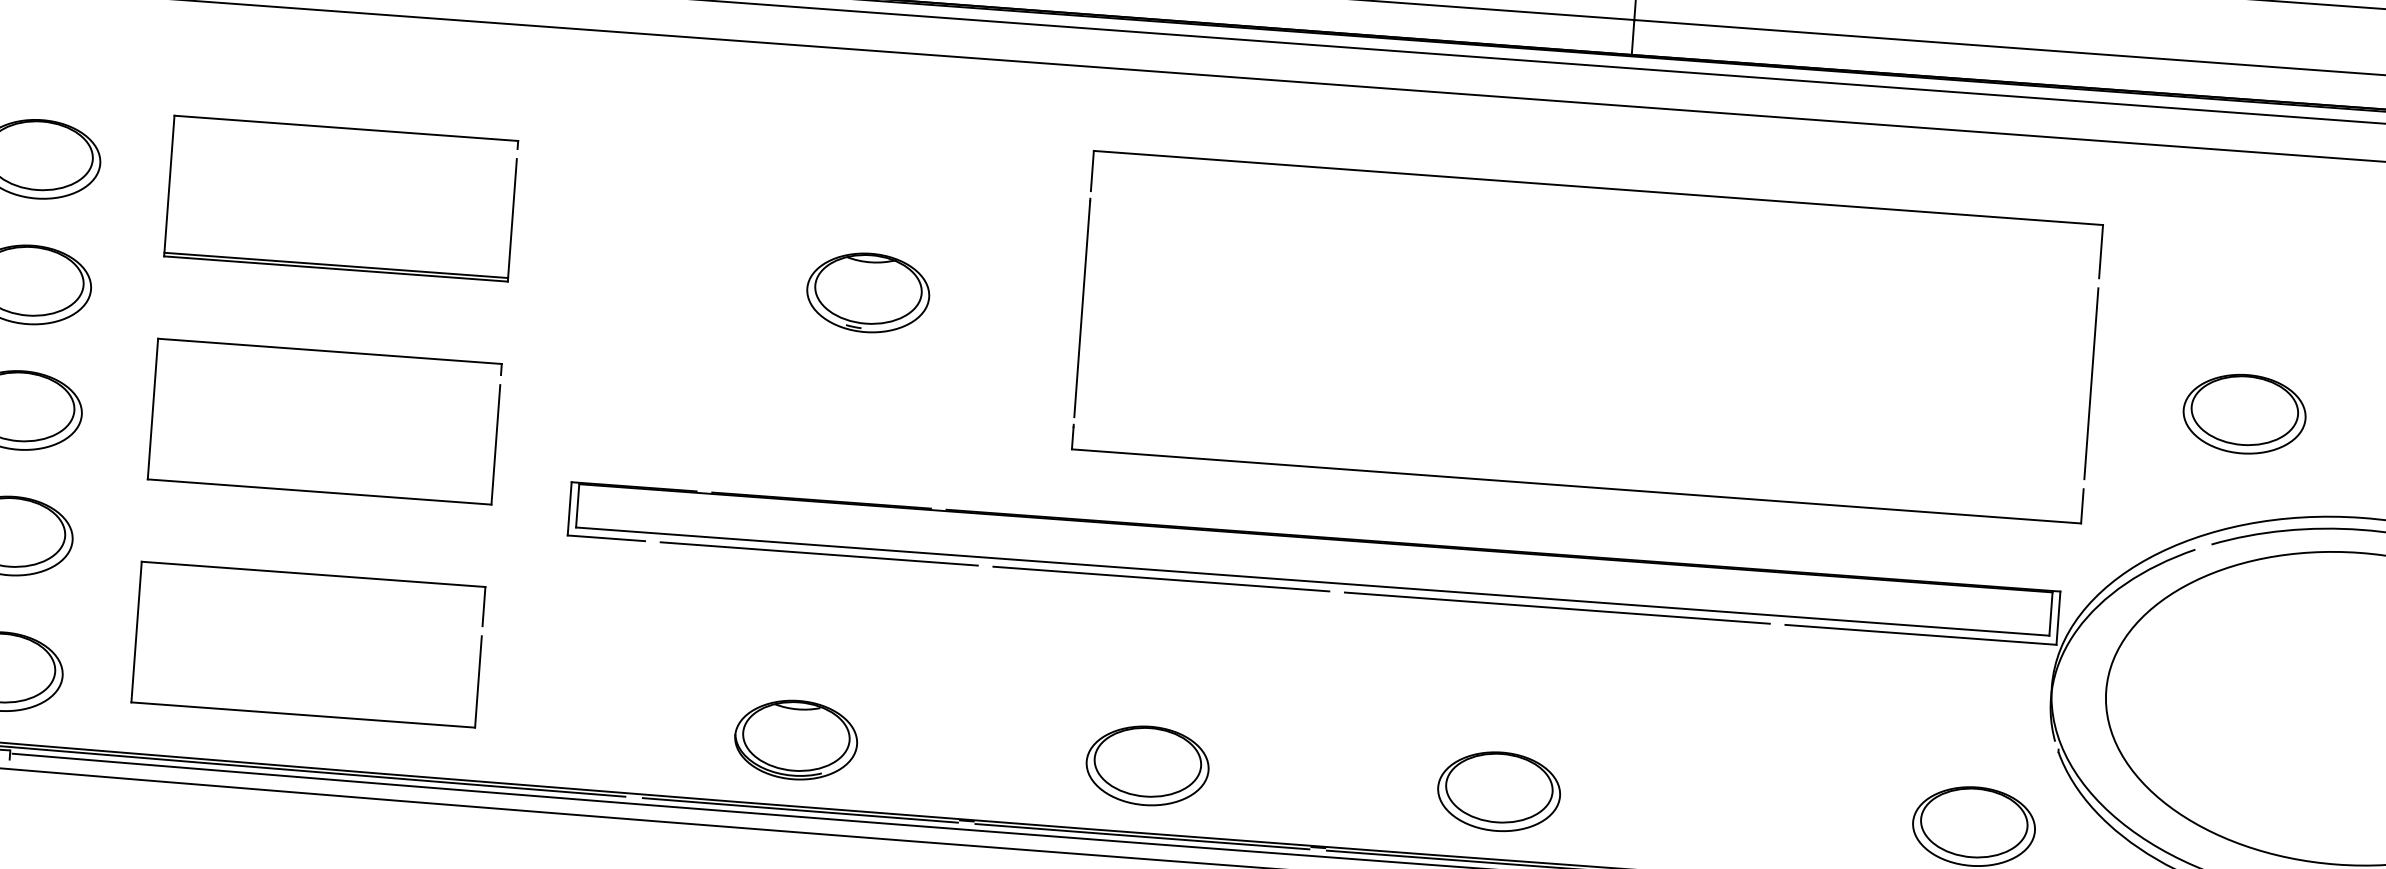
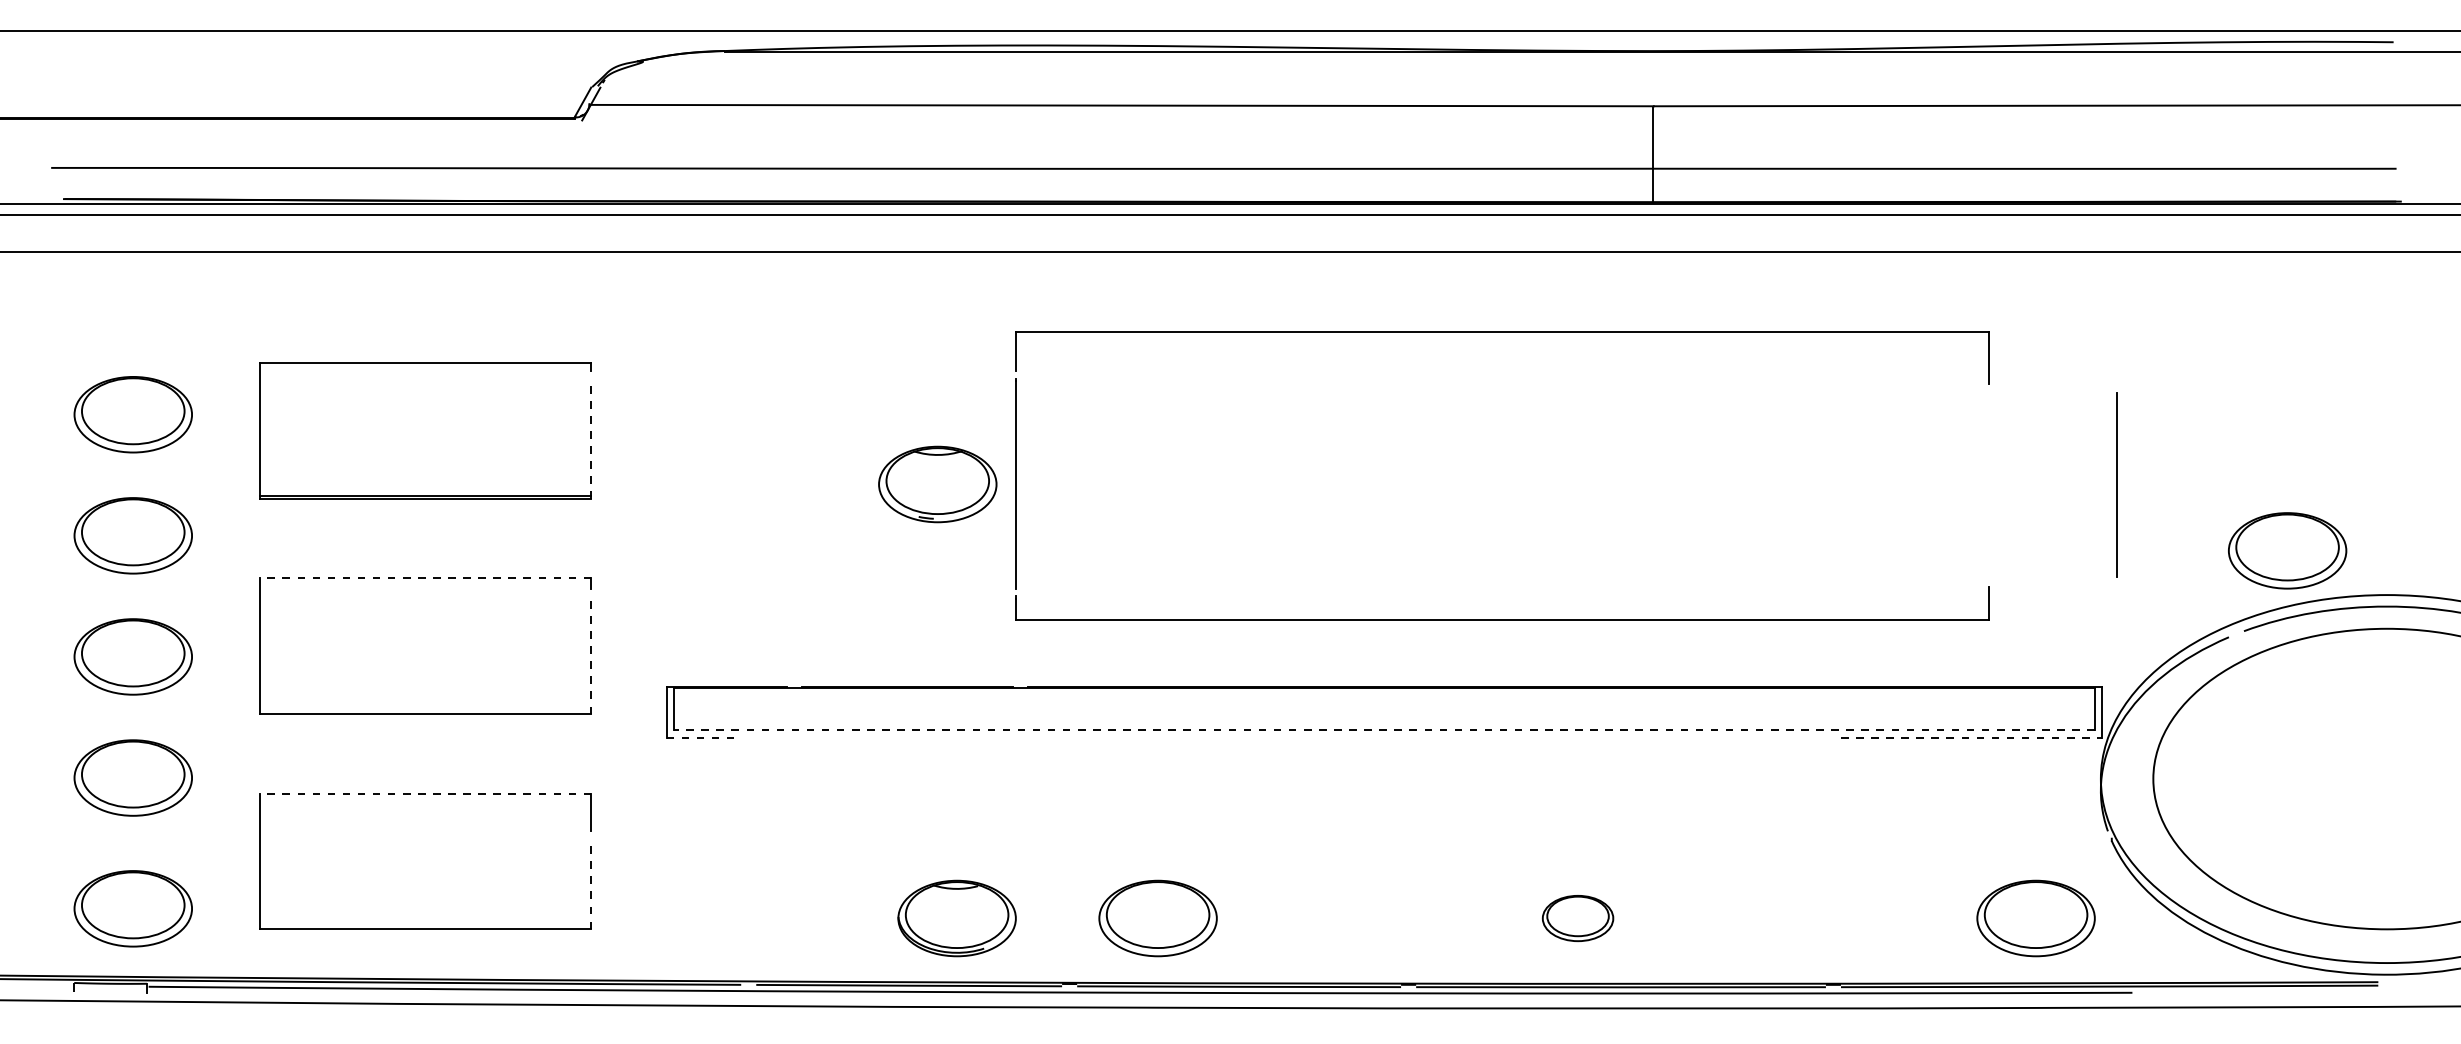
part: (1598, 188) -> (1502, 332), moved
line: (512, 219) -> (591, 439), solid -> dashed
line: (329, 351) -> (425, 578), solid -> dashed
part: (2244, 413) -> (2287, 550), moved
line: (496, 444) -> (591, 656), solid -> dashed
line: (607, 538) -> (704, 738), solid -> dashed
line: (819, 554) -> (909, 738), removed
line: (313, 574) -> (425, 793), solid -> dashed
line: (1161, 579) -> (1239, 738), removed
line: (1312, 582) -> (1384, 730), solid -> dashed
line: (1556, 608) -> (1620, 738), removed
line: (1920, 635) -> (1971, 738), solid -> dashed
line: (478, 681) -> (591, 884), solid -> dashed
part: (795, 740) -> (956, 918), moved
part: (1147, 765) -> (1157, 918), moved
part: (1498, 791) -> (1577, 918), size x0.6

